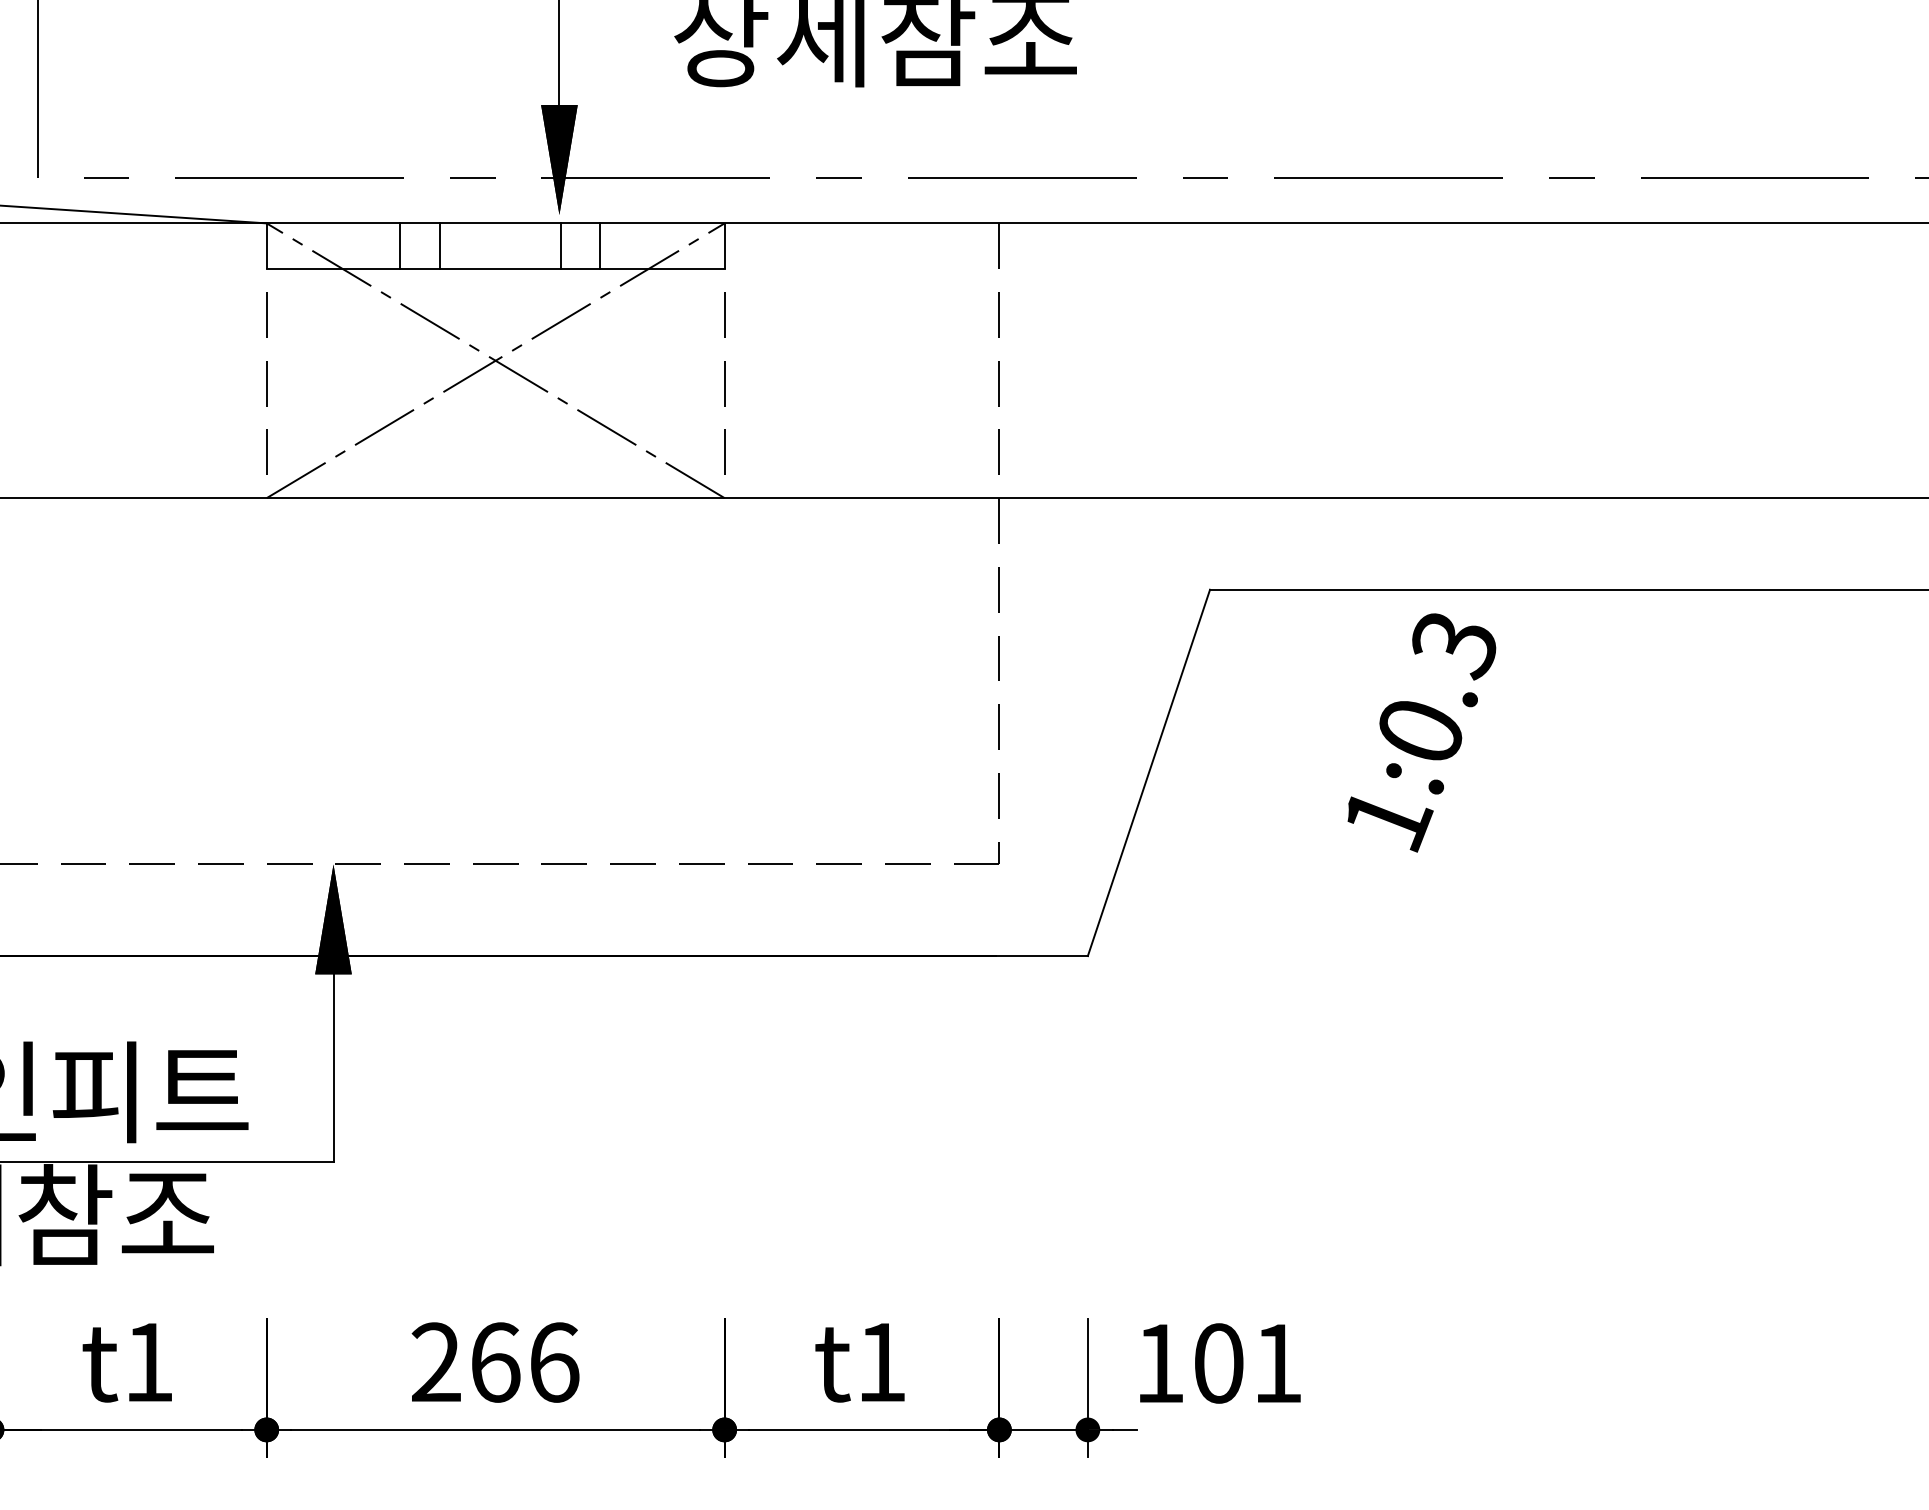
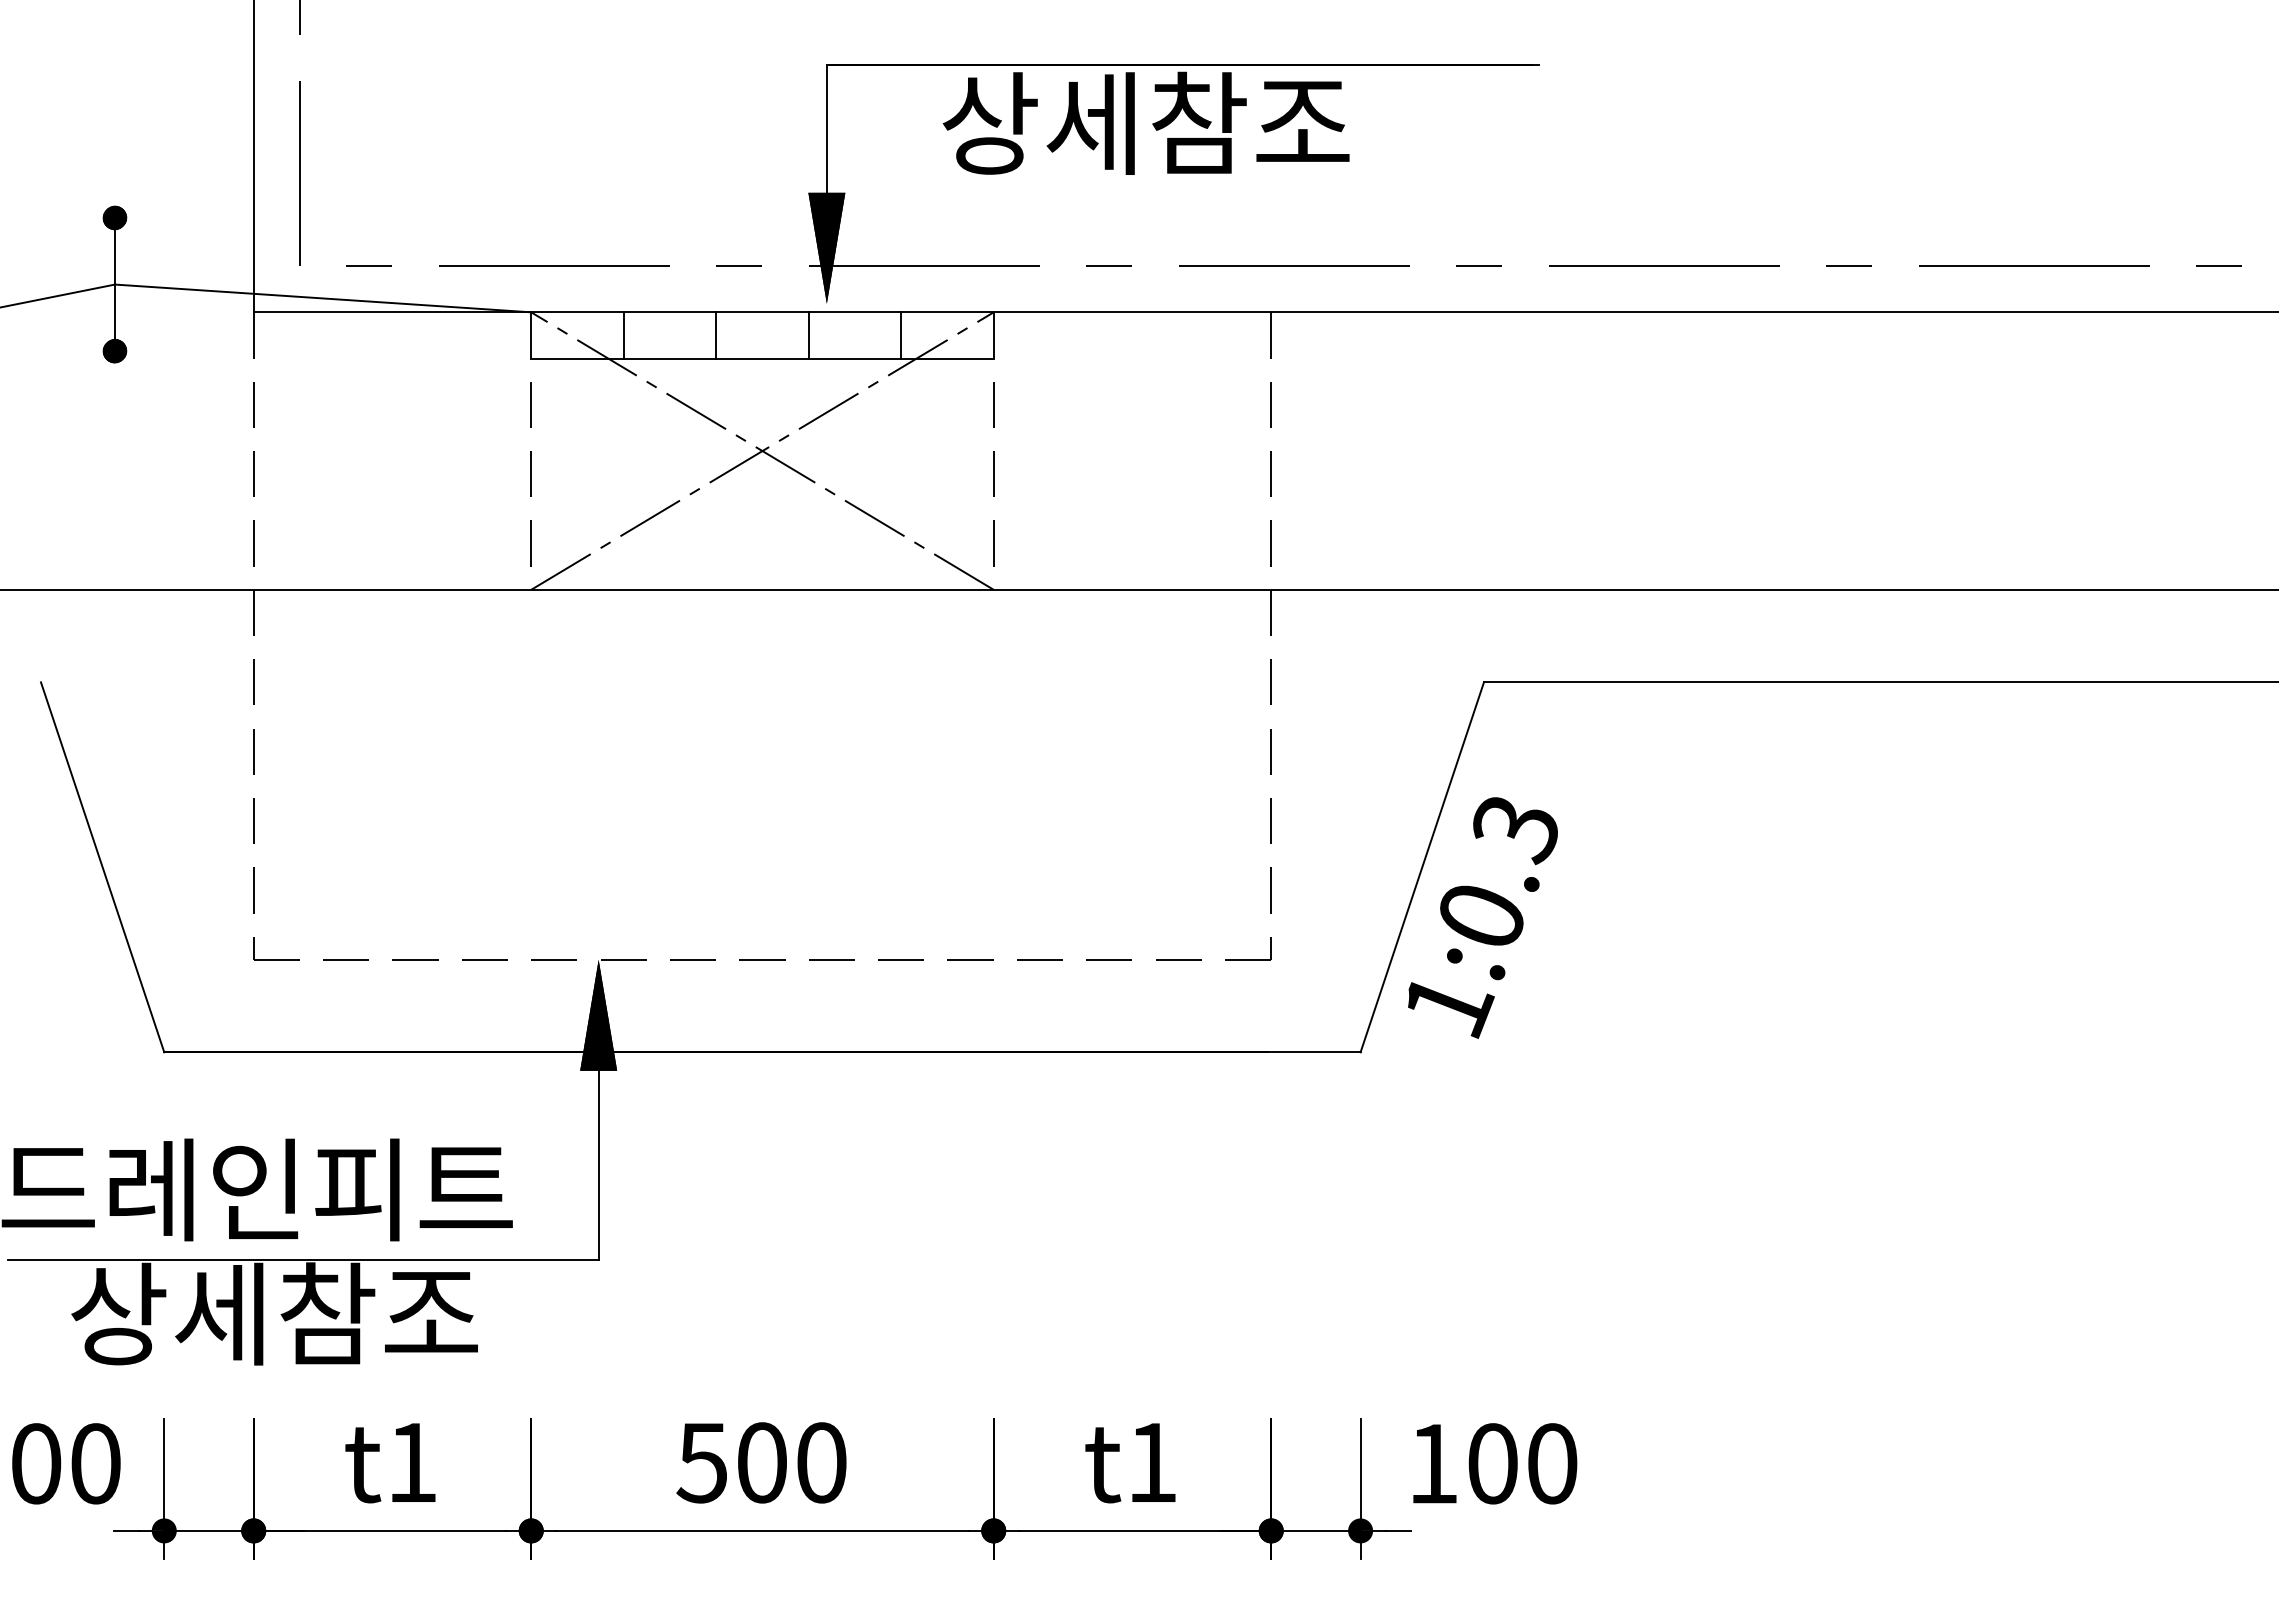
line: (400, 246) -> (716, 335), moved
line: (439, 246) -> (623, 335), moved
line: (561, 246) -> (901, 335), moved
line: (599, 246) -> (808, 335), moved
text: (1421, 732) -> (1482, 917), moved
text: (494, 1362) -> (761, 1462), 266 -> 500
text: (1277, 1363) -> (1552, 1463), 101 -> 100

